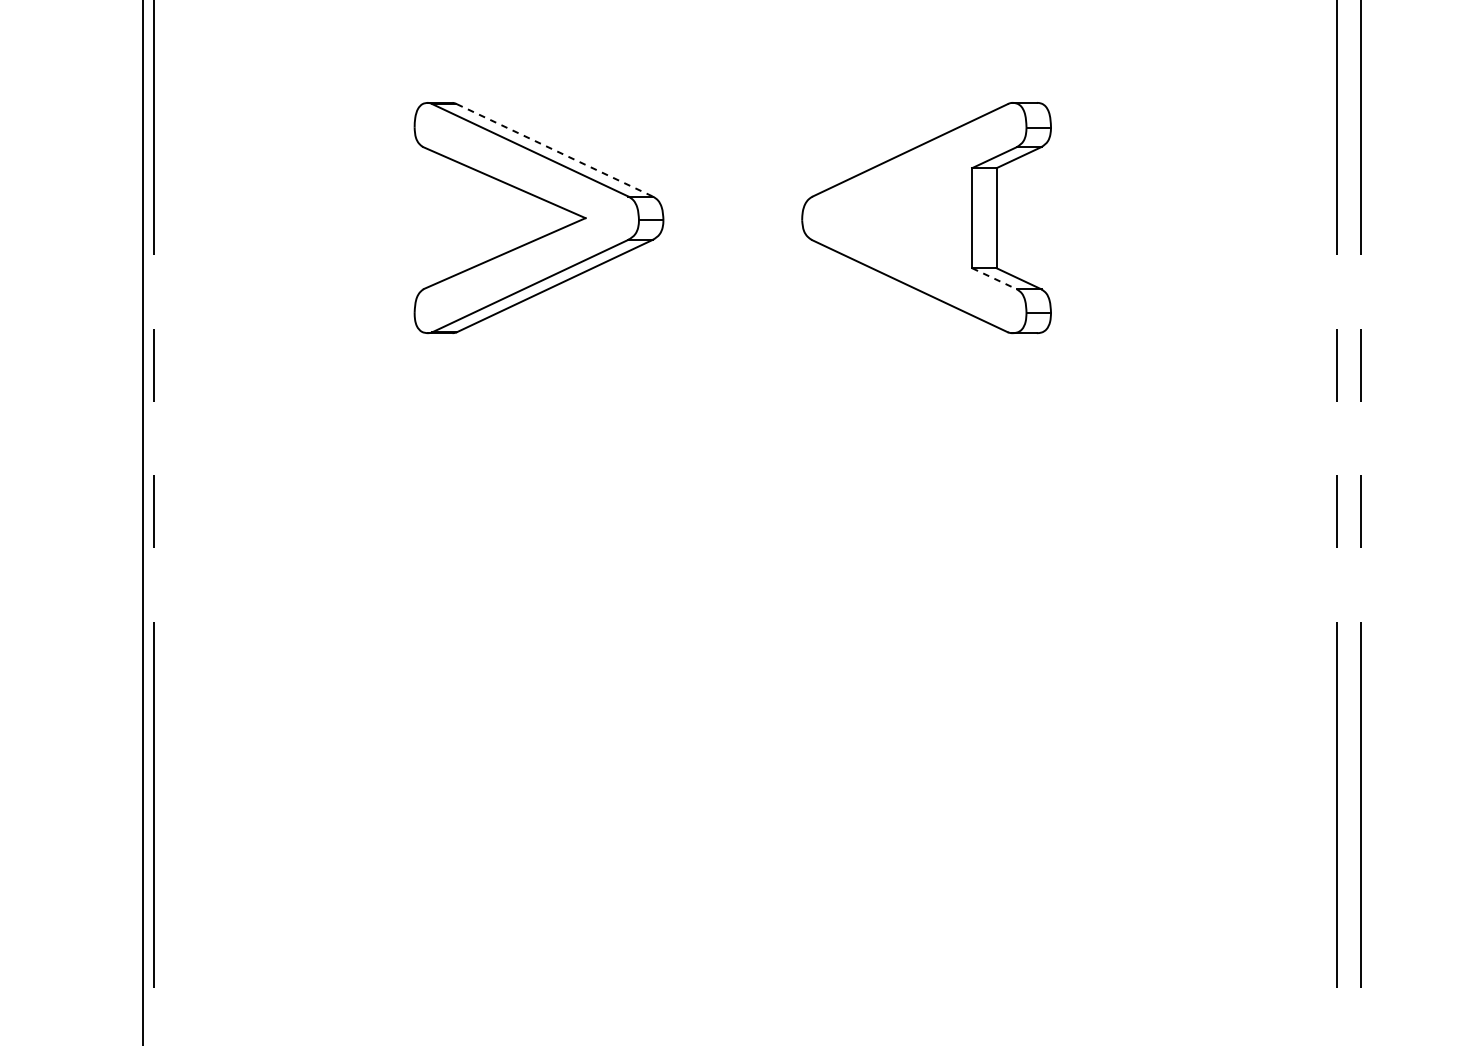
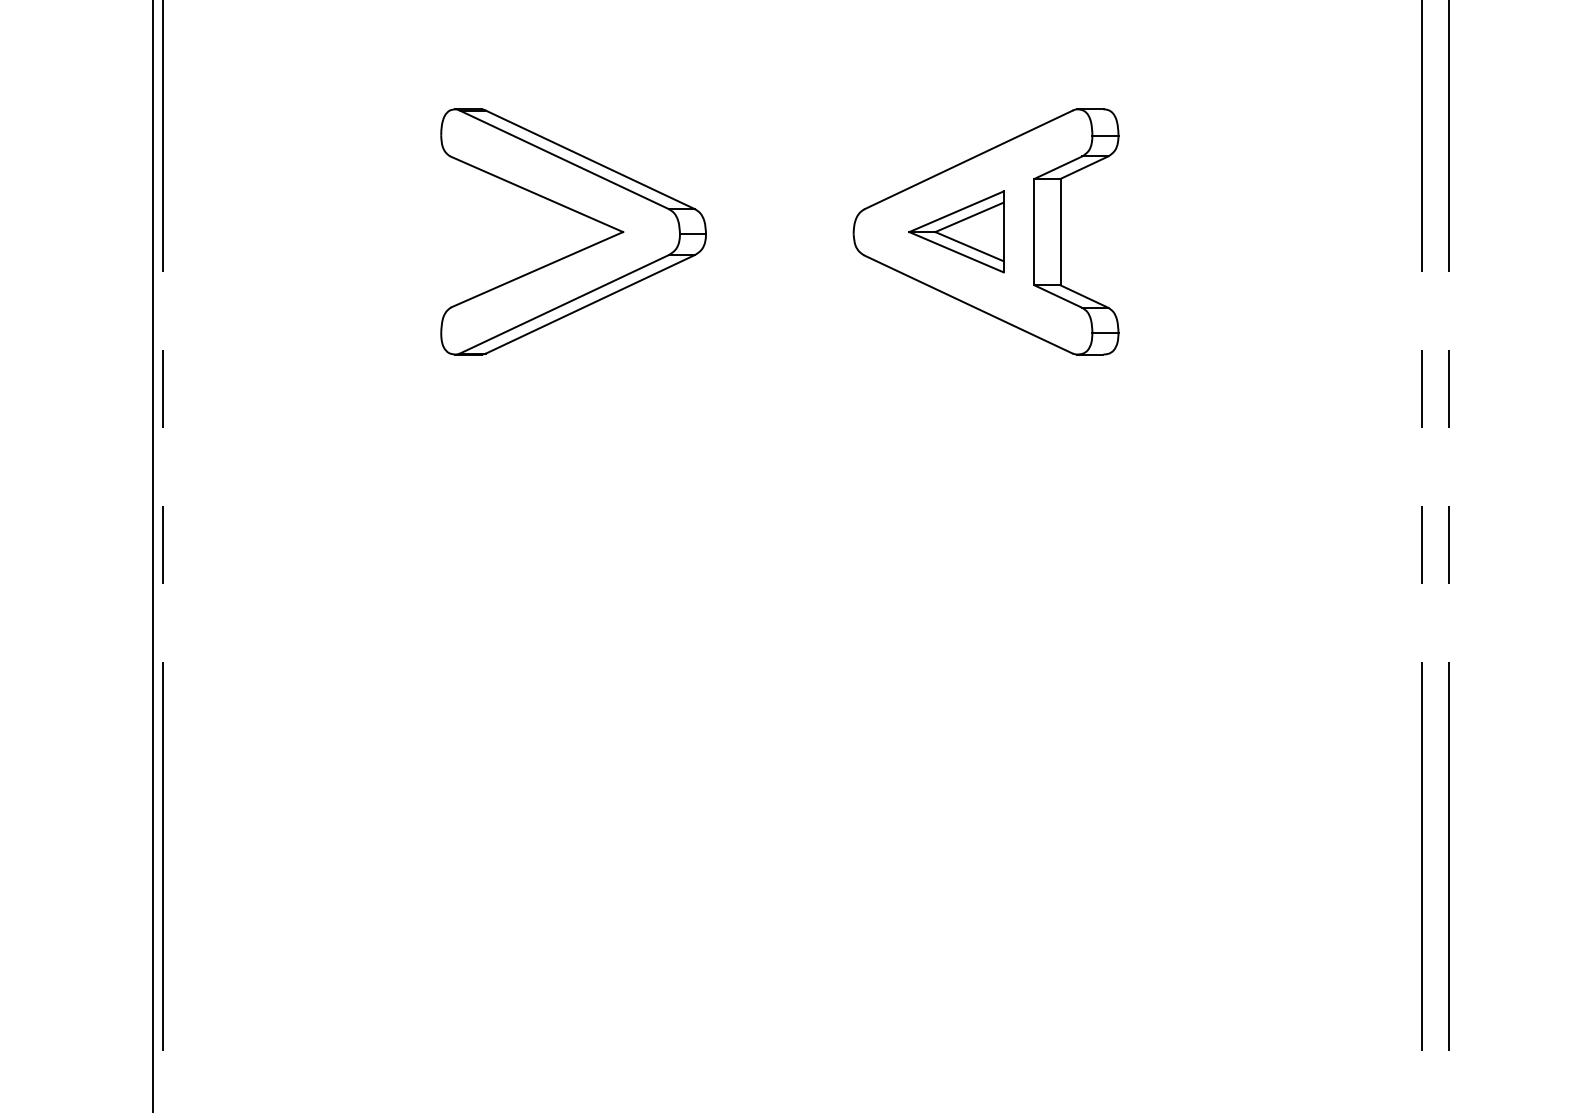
line: (554, 150) -> (590, 160), dashed -> solid
part: (898, 217) -> (956, 231), added
line: (994, 278) -> (1058, 296), dashed -> solid

